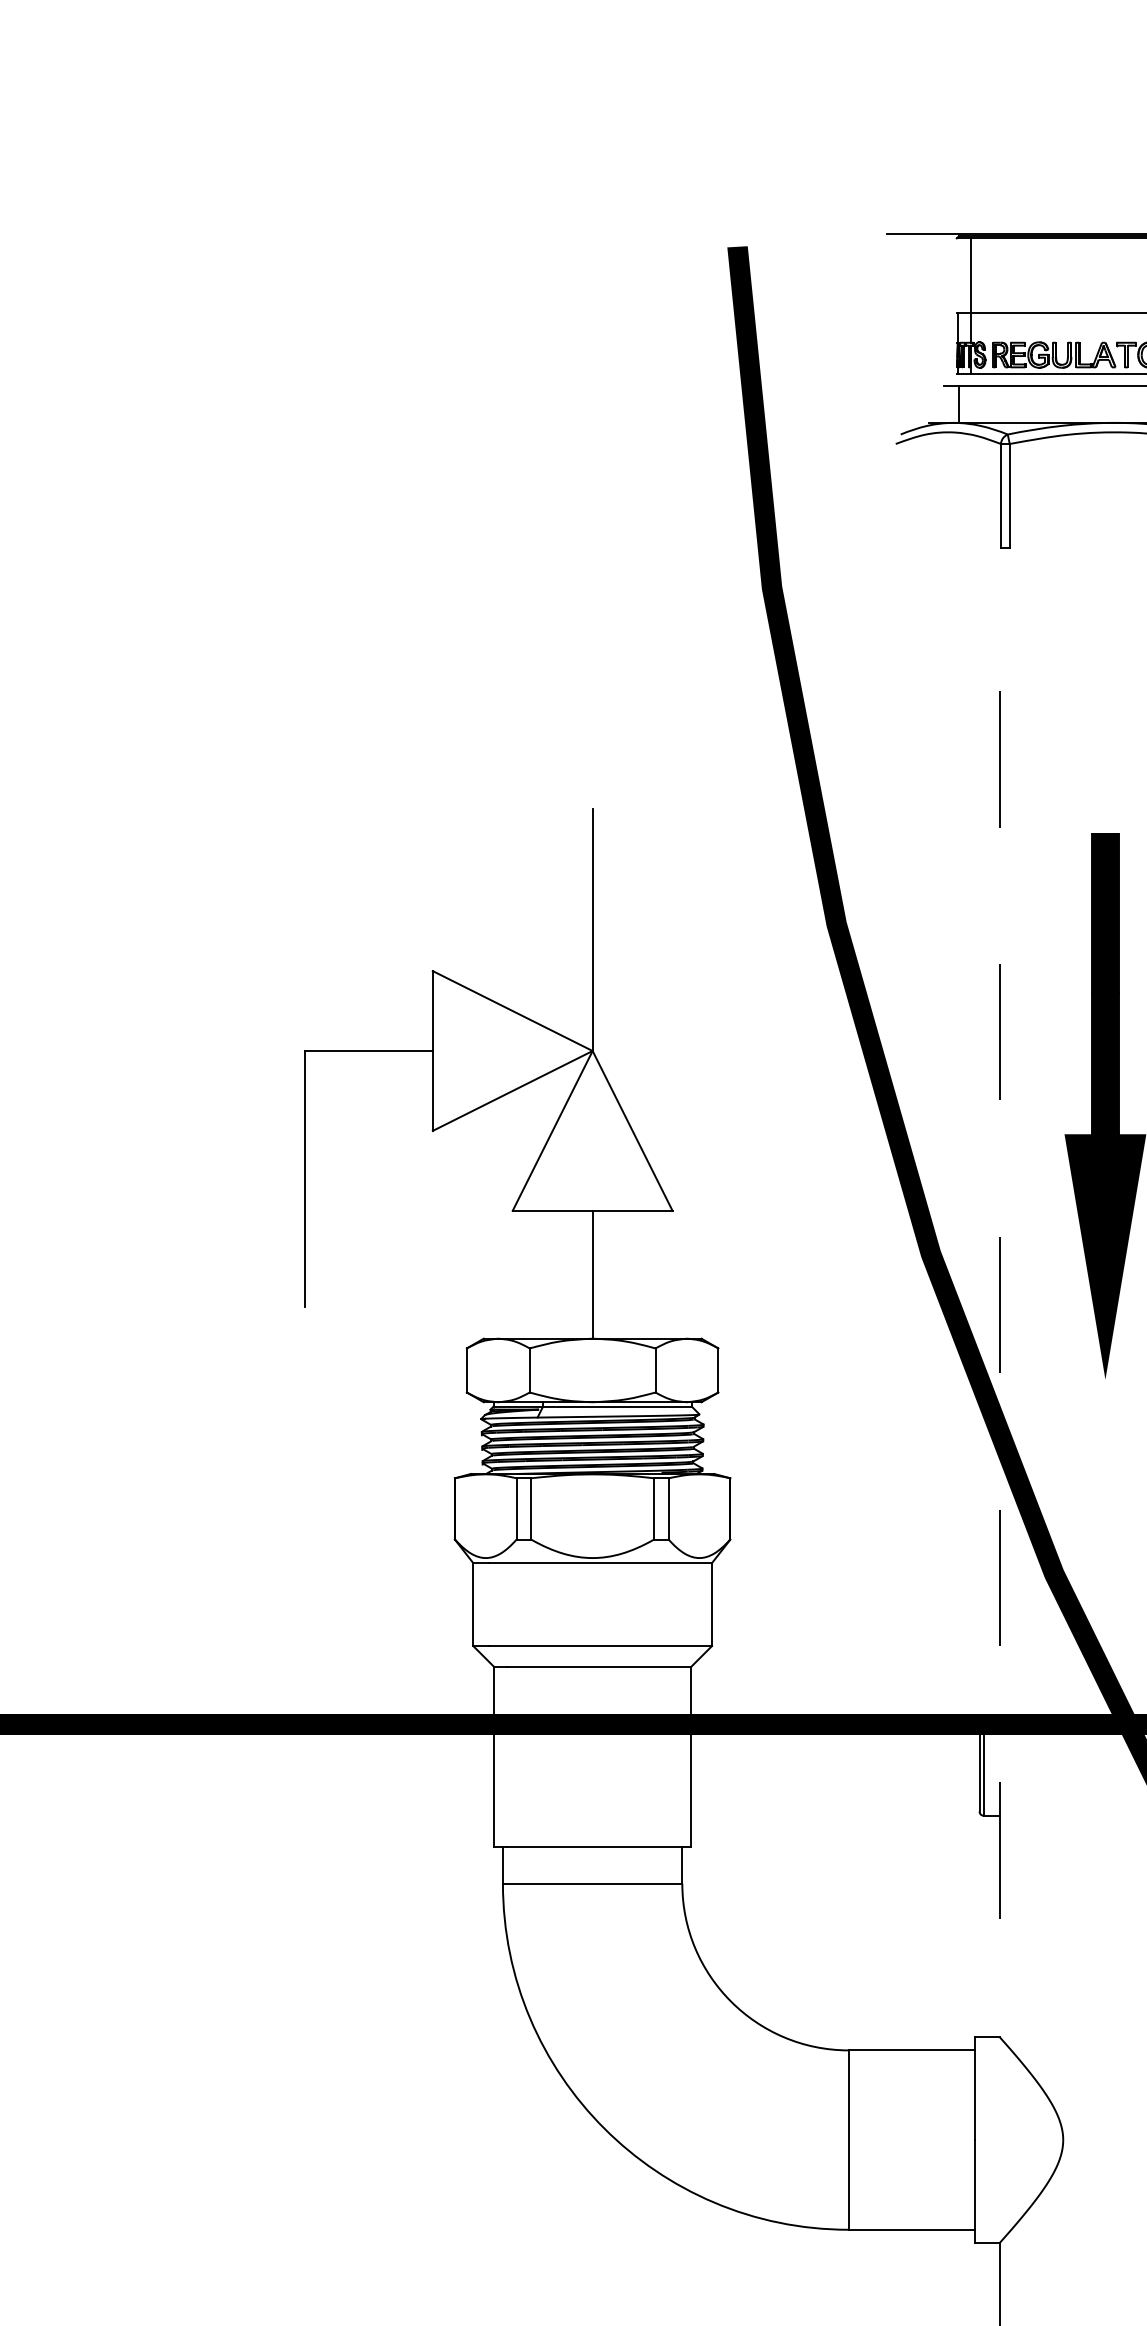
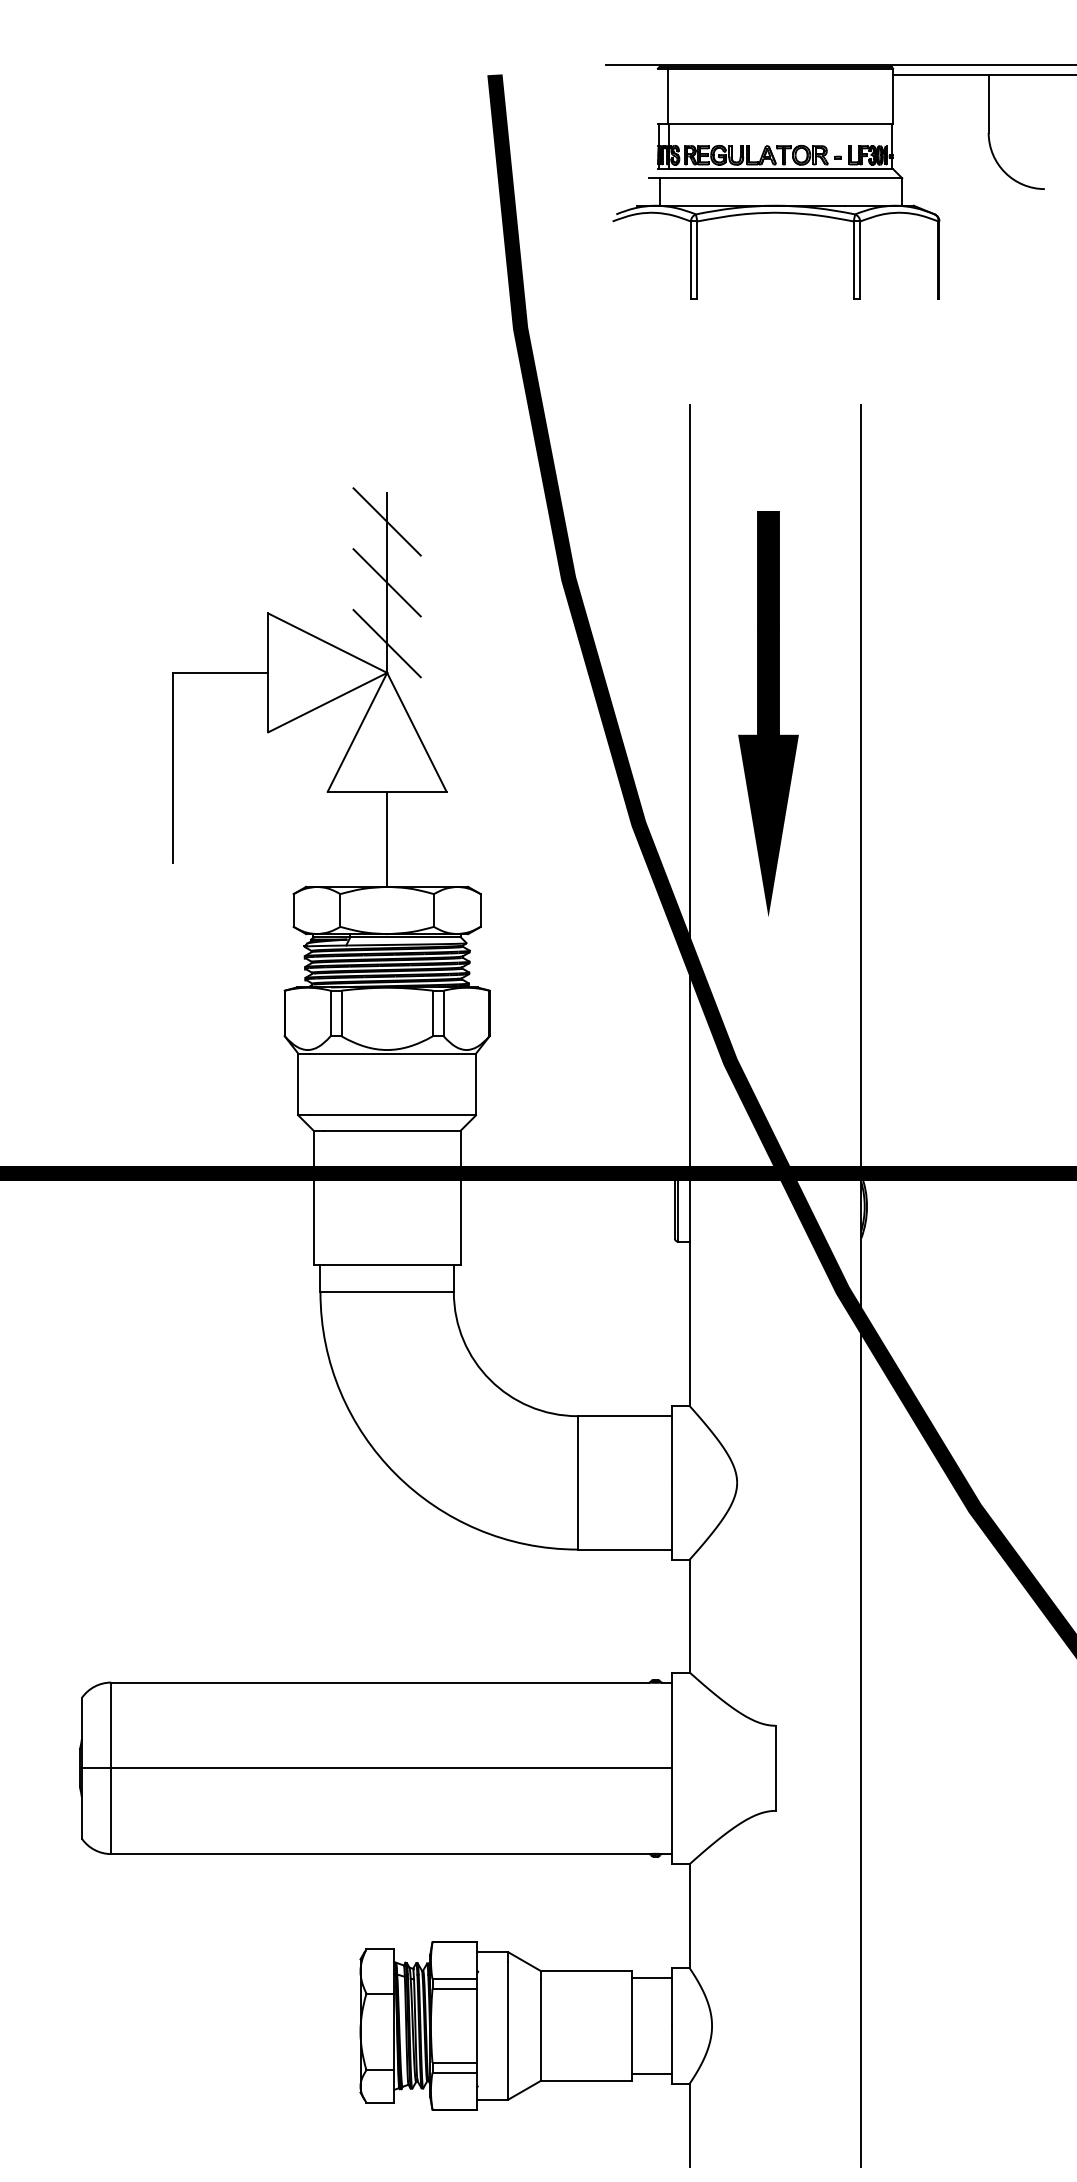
line: (591, 847) -> (386, 521), added
line: (591, 929) -> (386, 582), added
line: (591, 1011) -> (386, 643), added
line: (999, 1365) -> (689, 906), dashed -> solid

